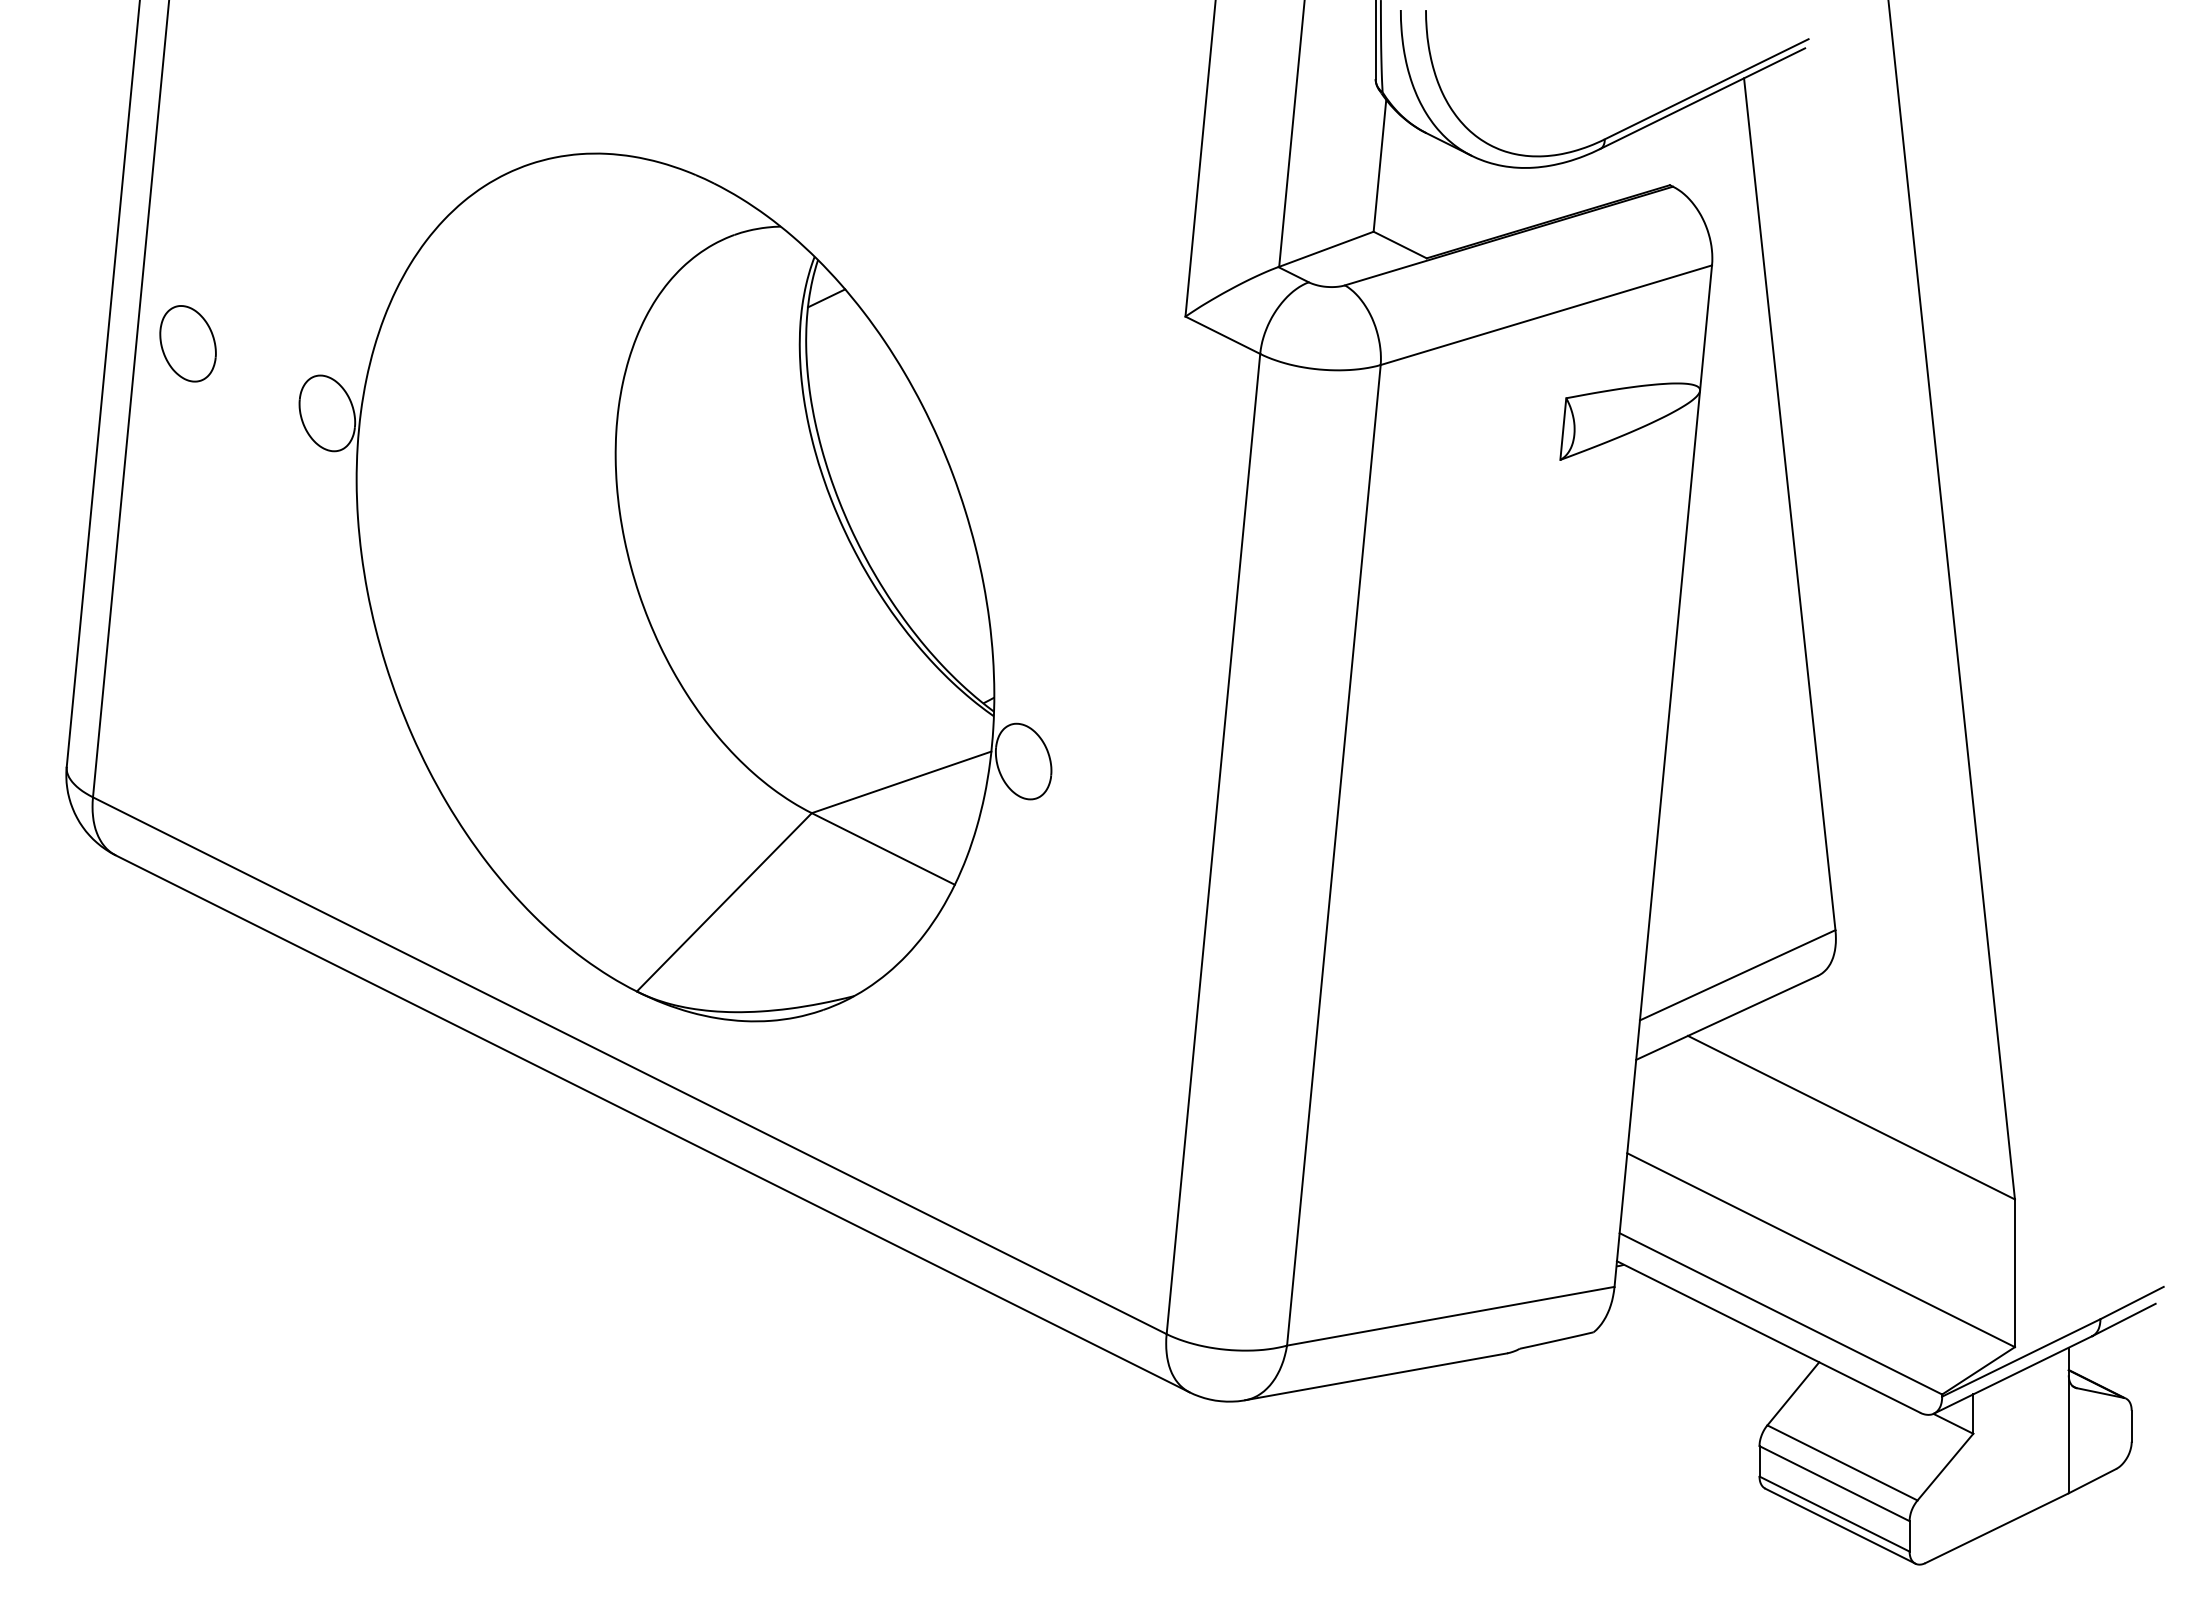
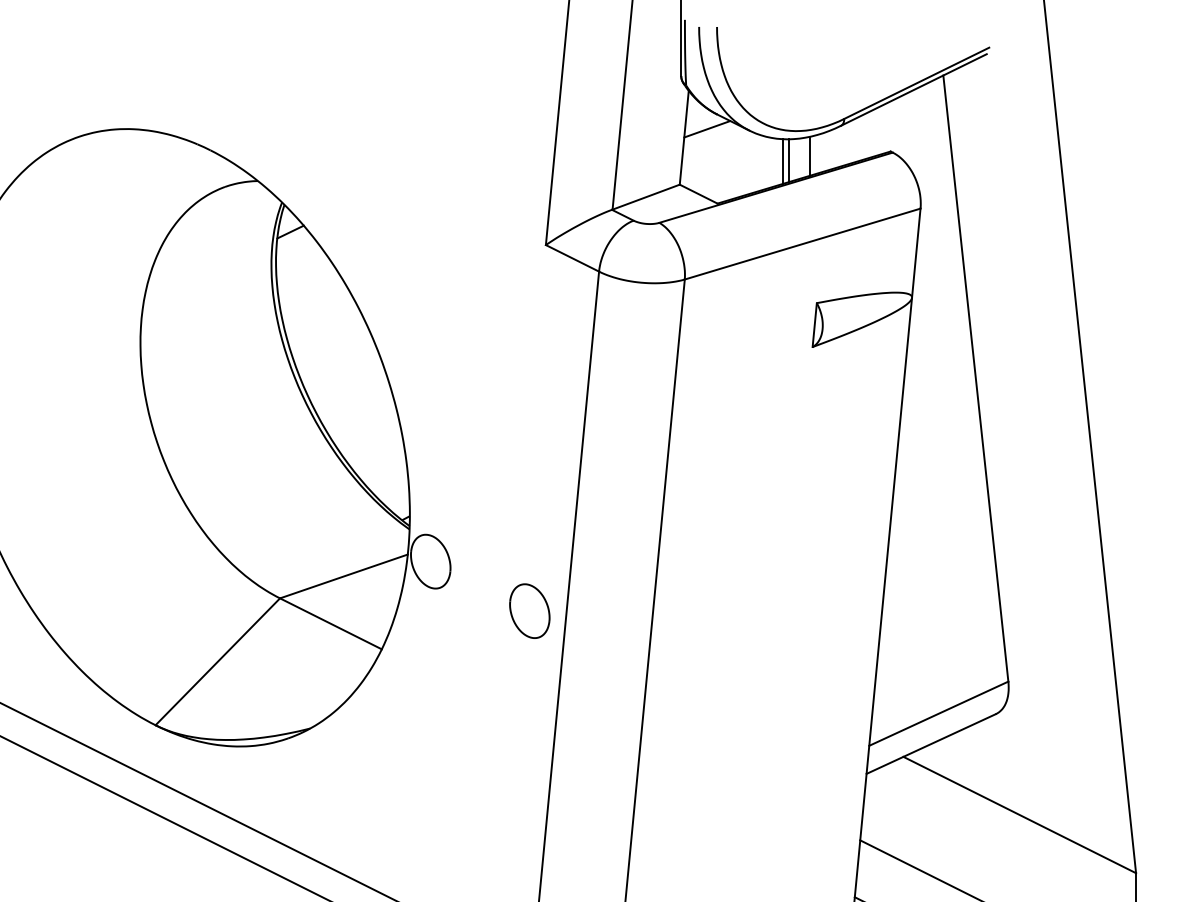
line: (1412, 153) -> (707, 129), added
line: (1556, 191) -> (809, 156), added
line: (1526, 197) -> (788, 160), added
line: (1519, 198) -> (783, 161), added
part: (1162, 830) -> (529, 610), added

